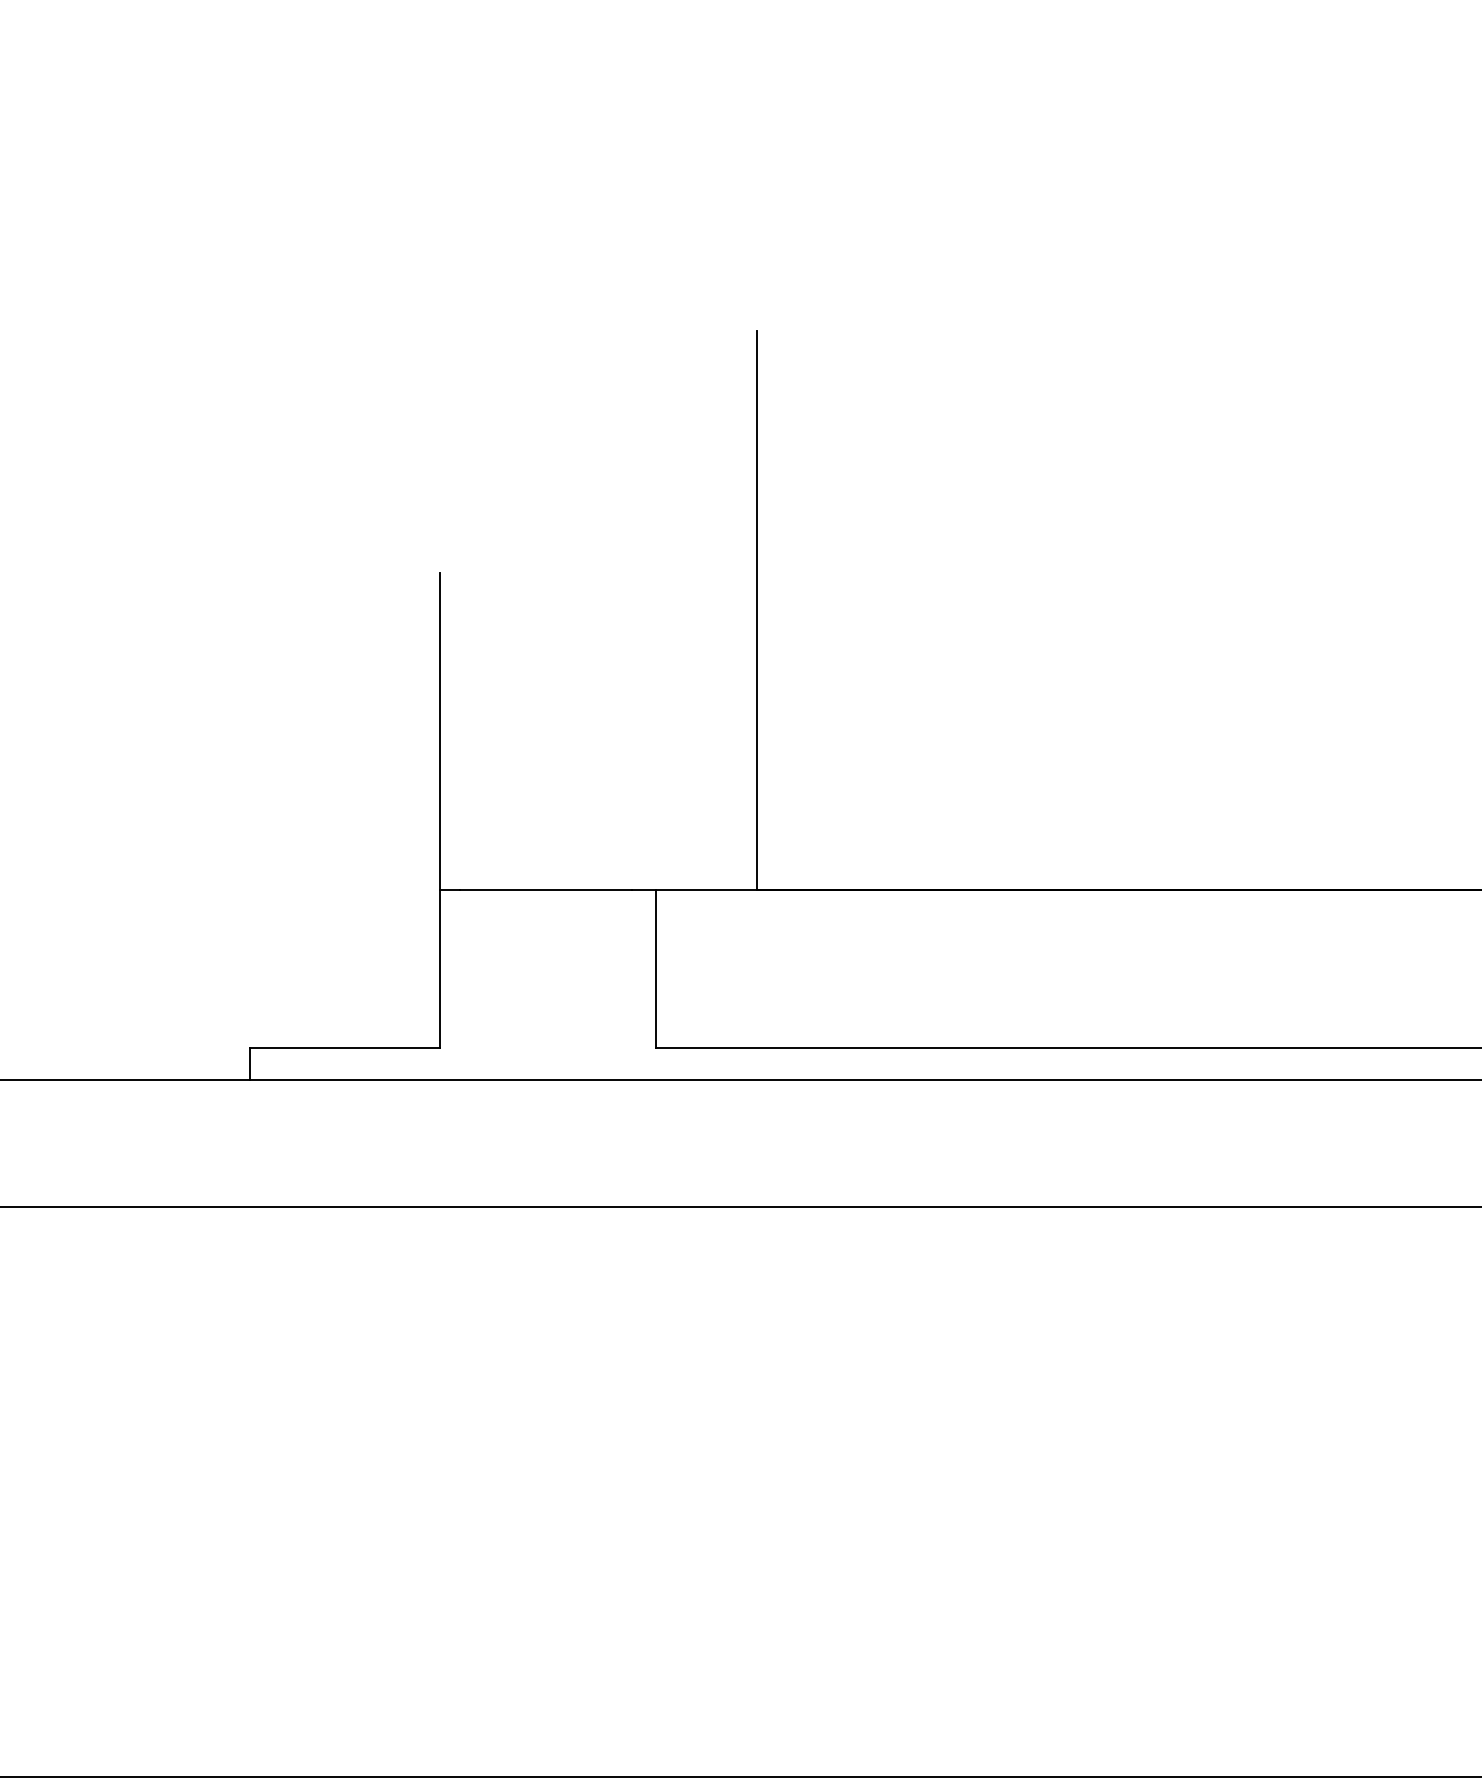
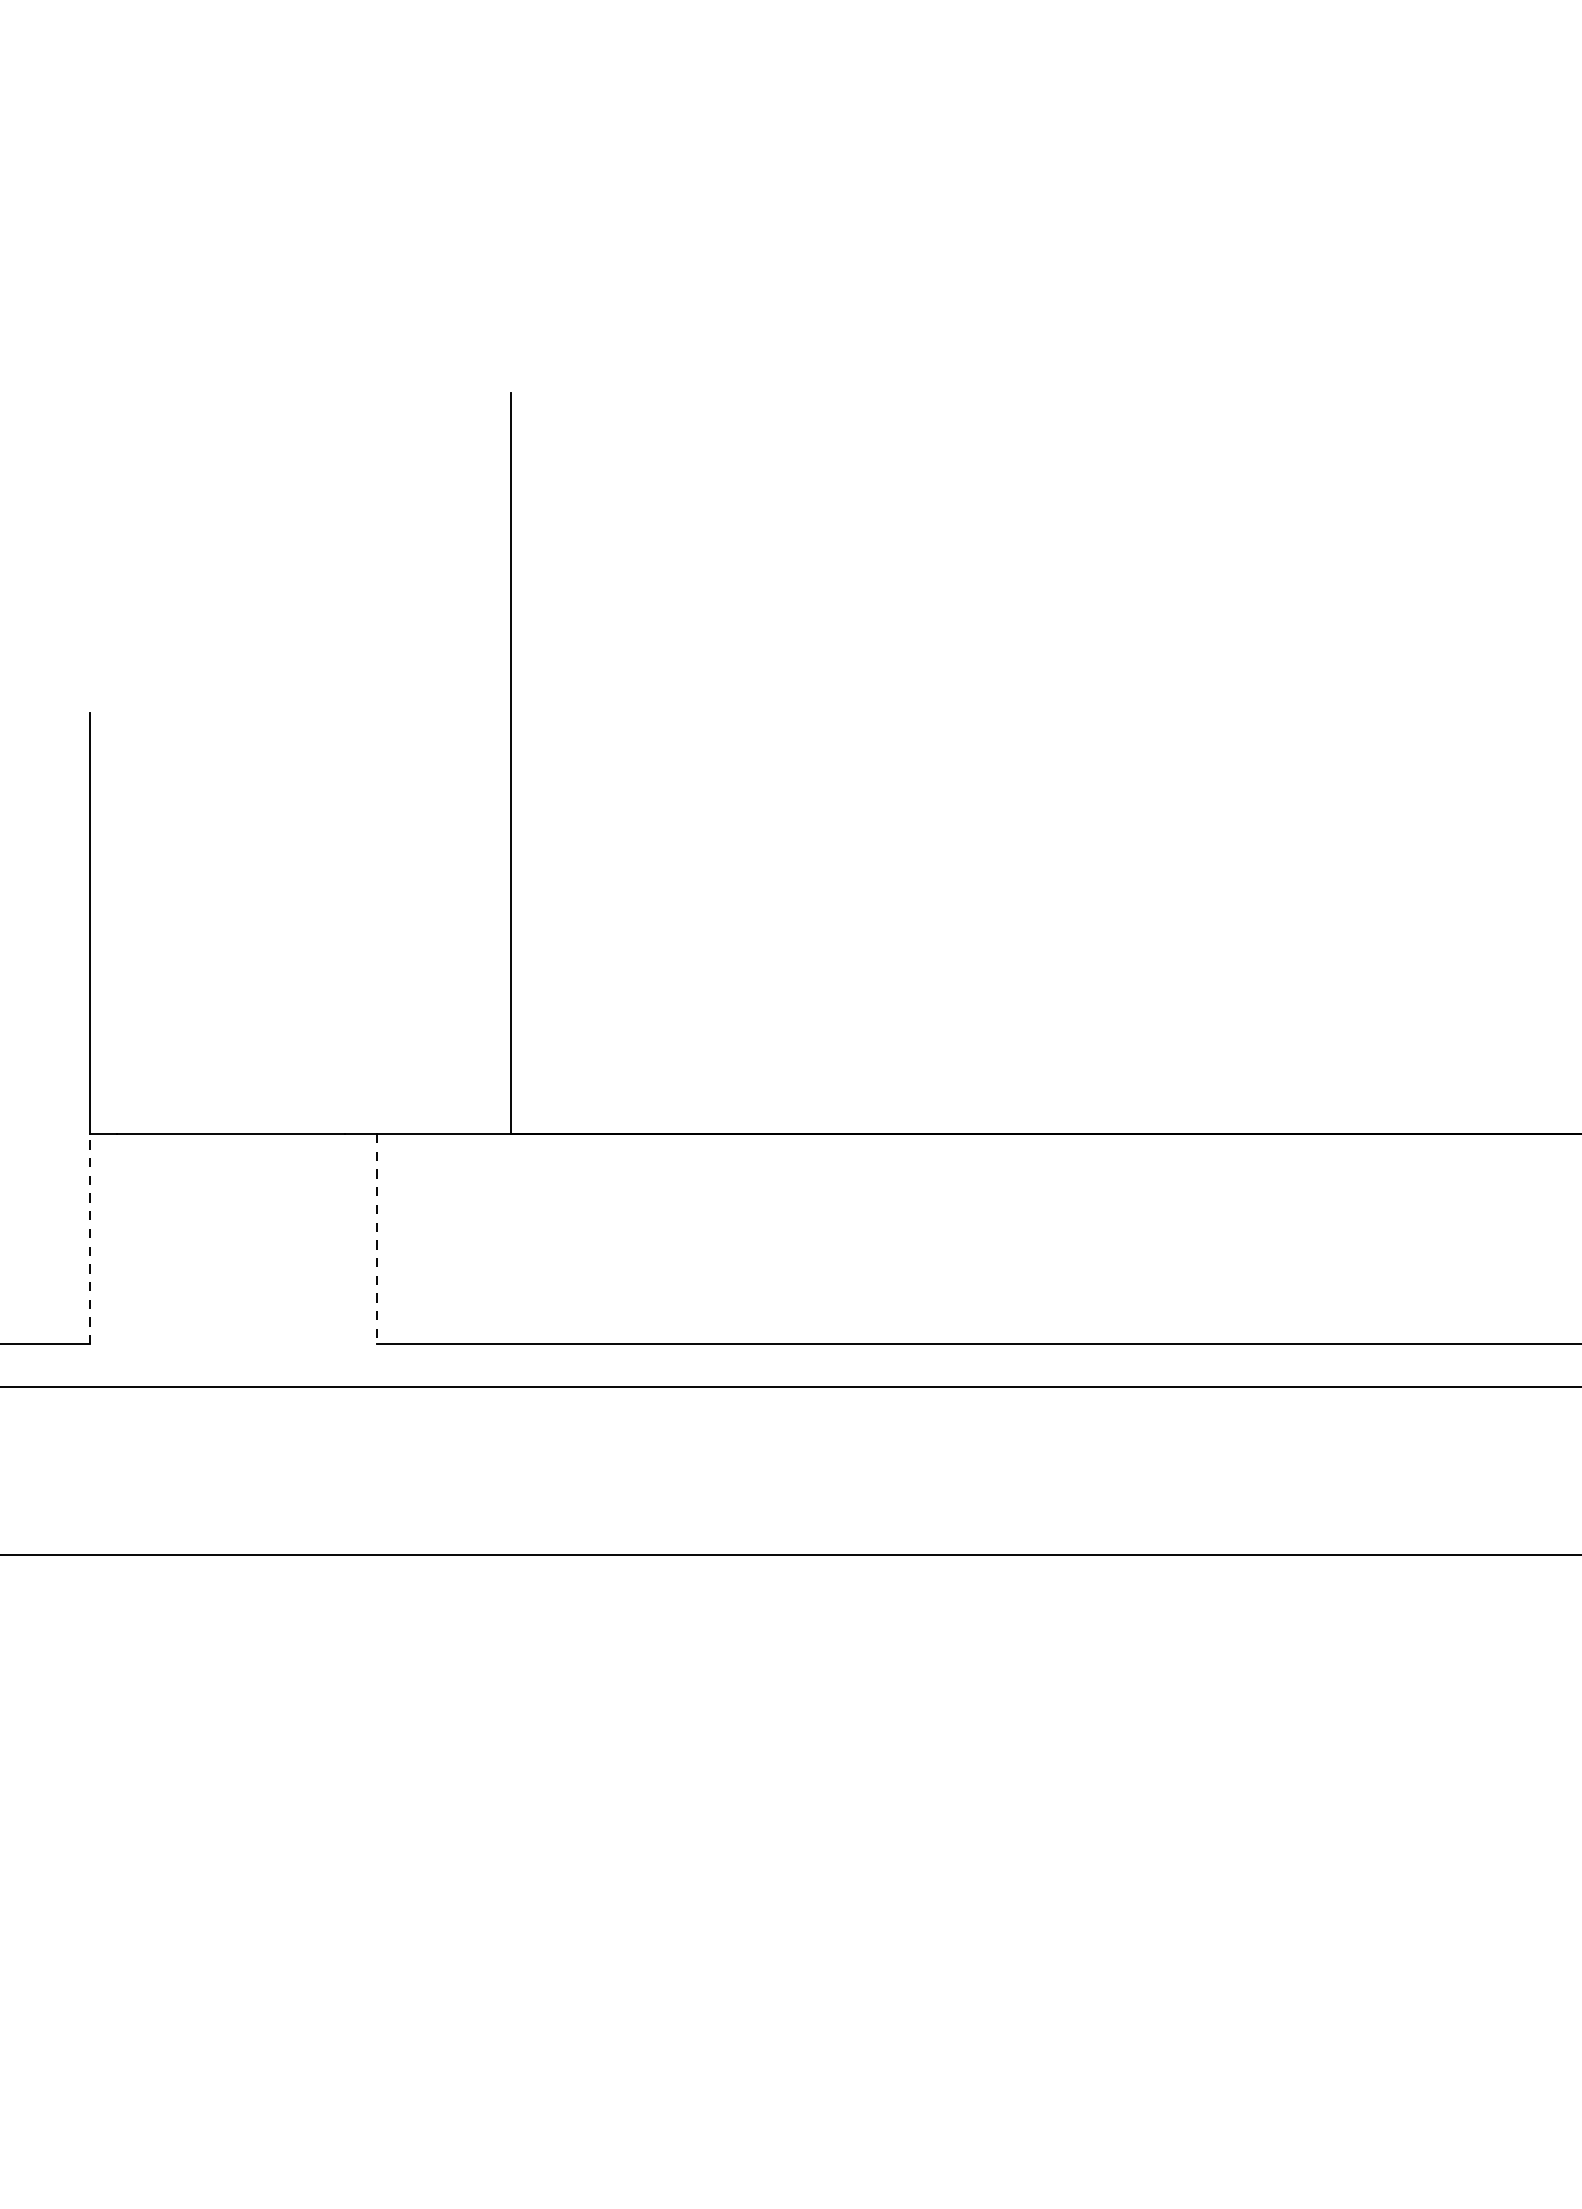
line: (439, 968) -> (89, 1238), solid -> dashed
line: (655, 969) -> (376, 1240), solid -> dashed

